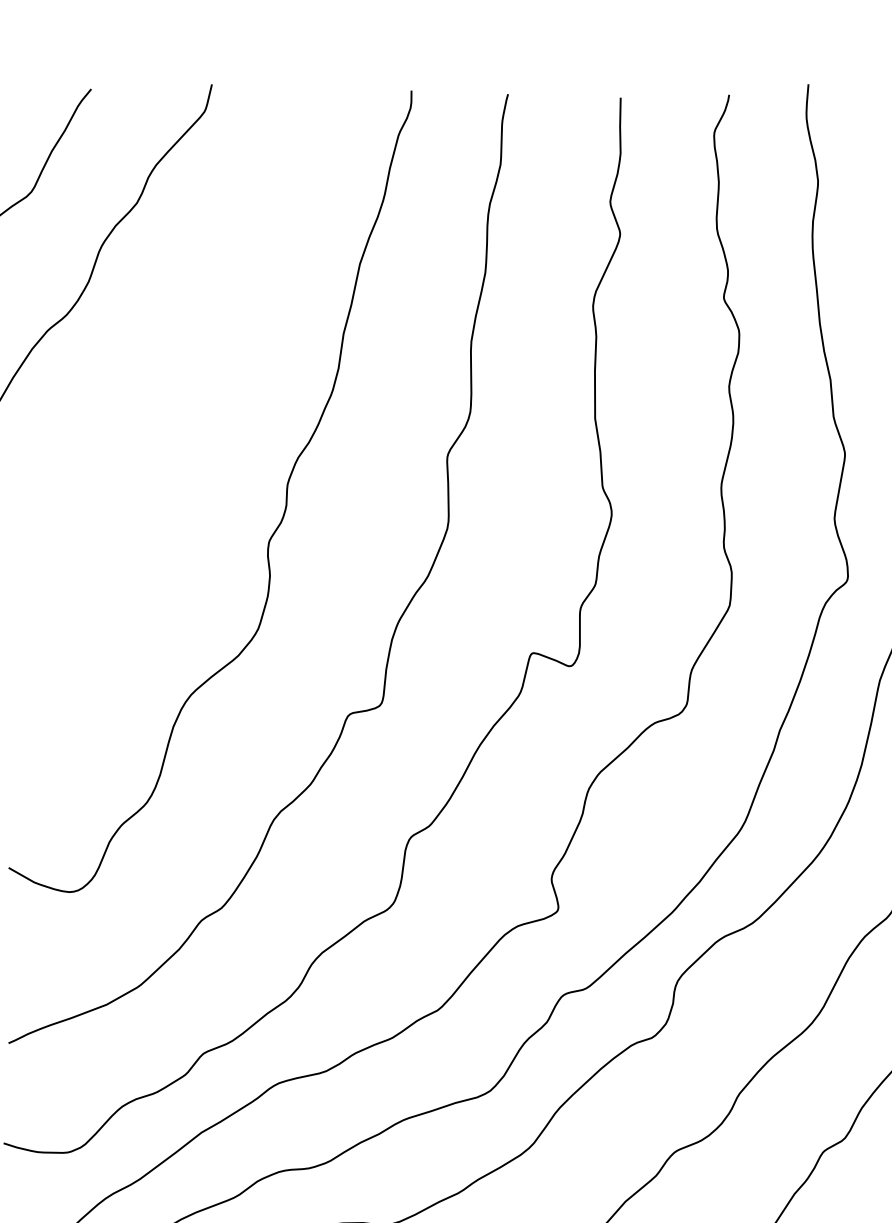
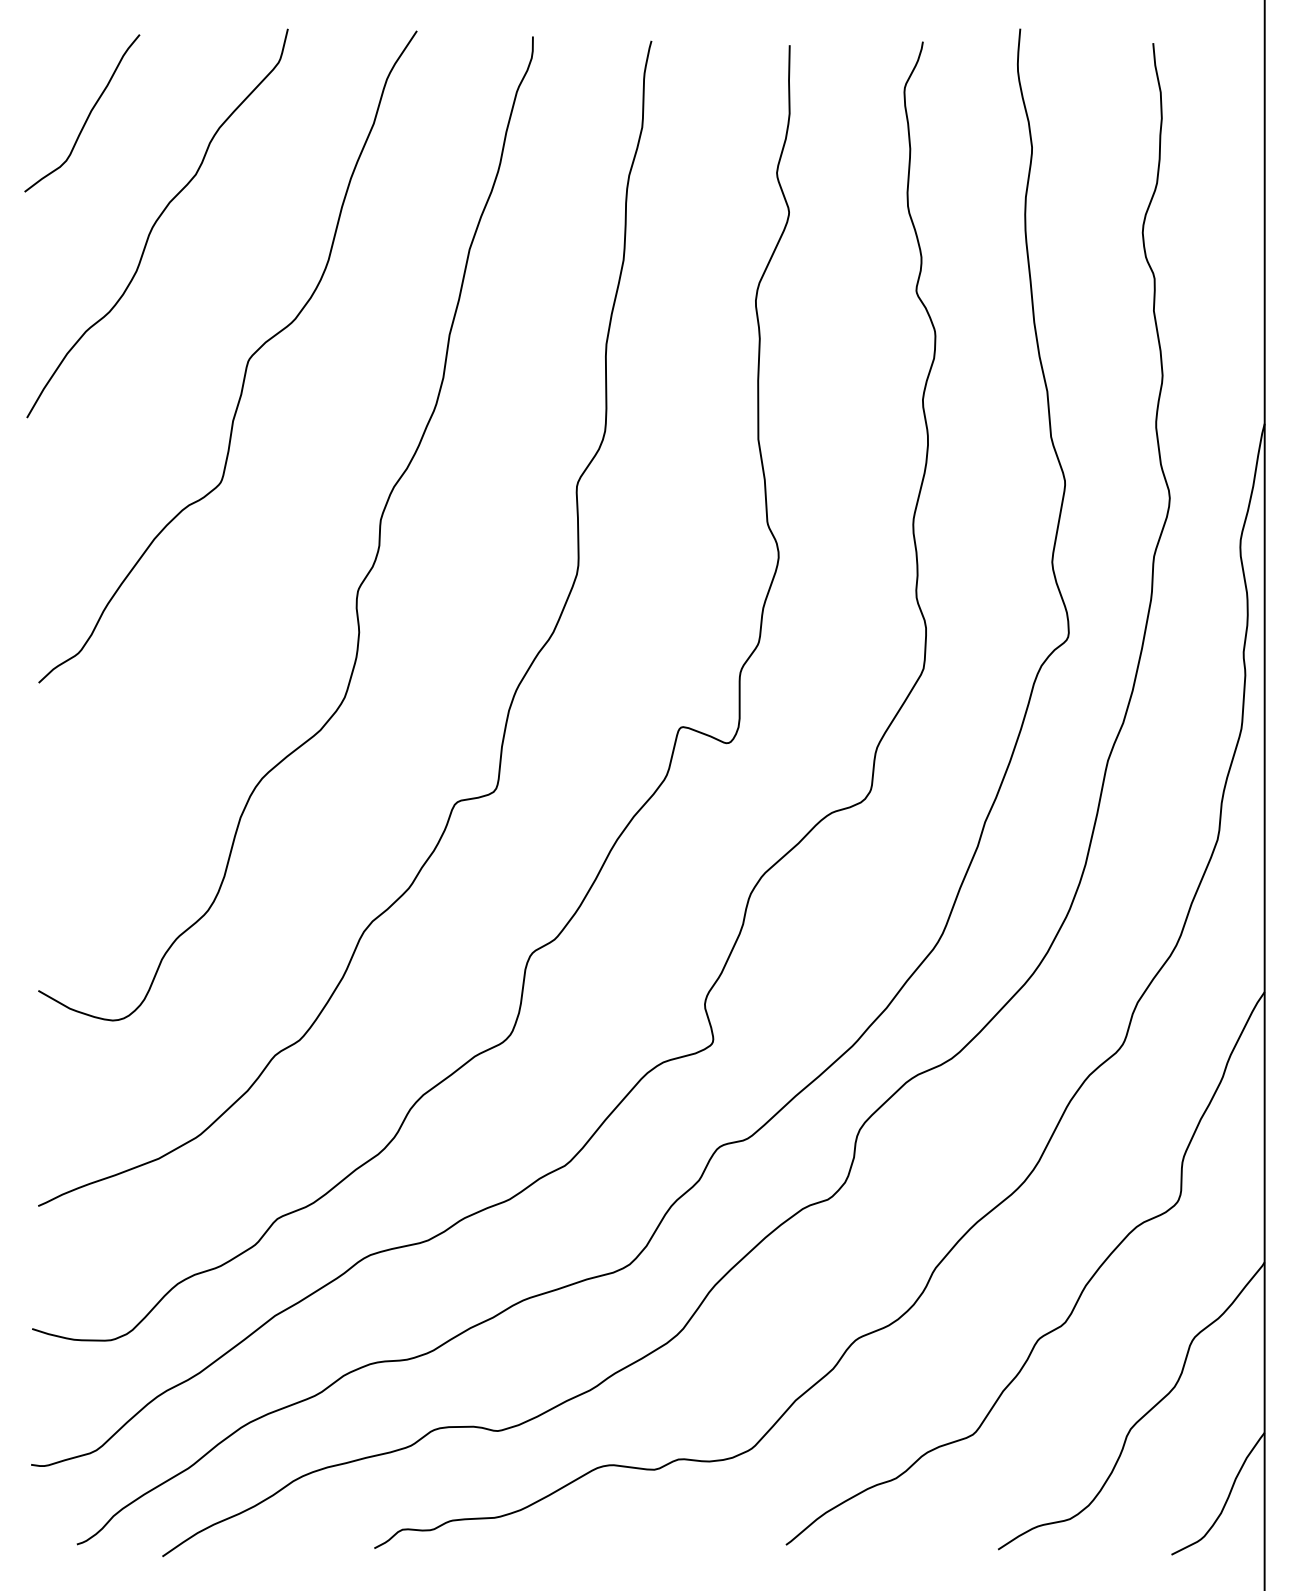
curve: (178, 356) -> (246, 363), added

